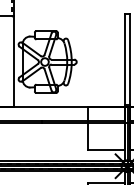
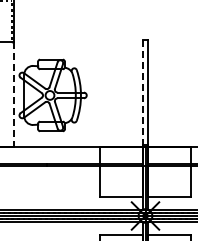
line: (124, 59) -> (142, 92), solid -> dashed
line: (13, 61) -> (13, 94), solid -> dashed

